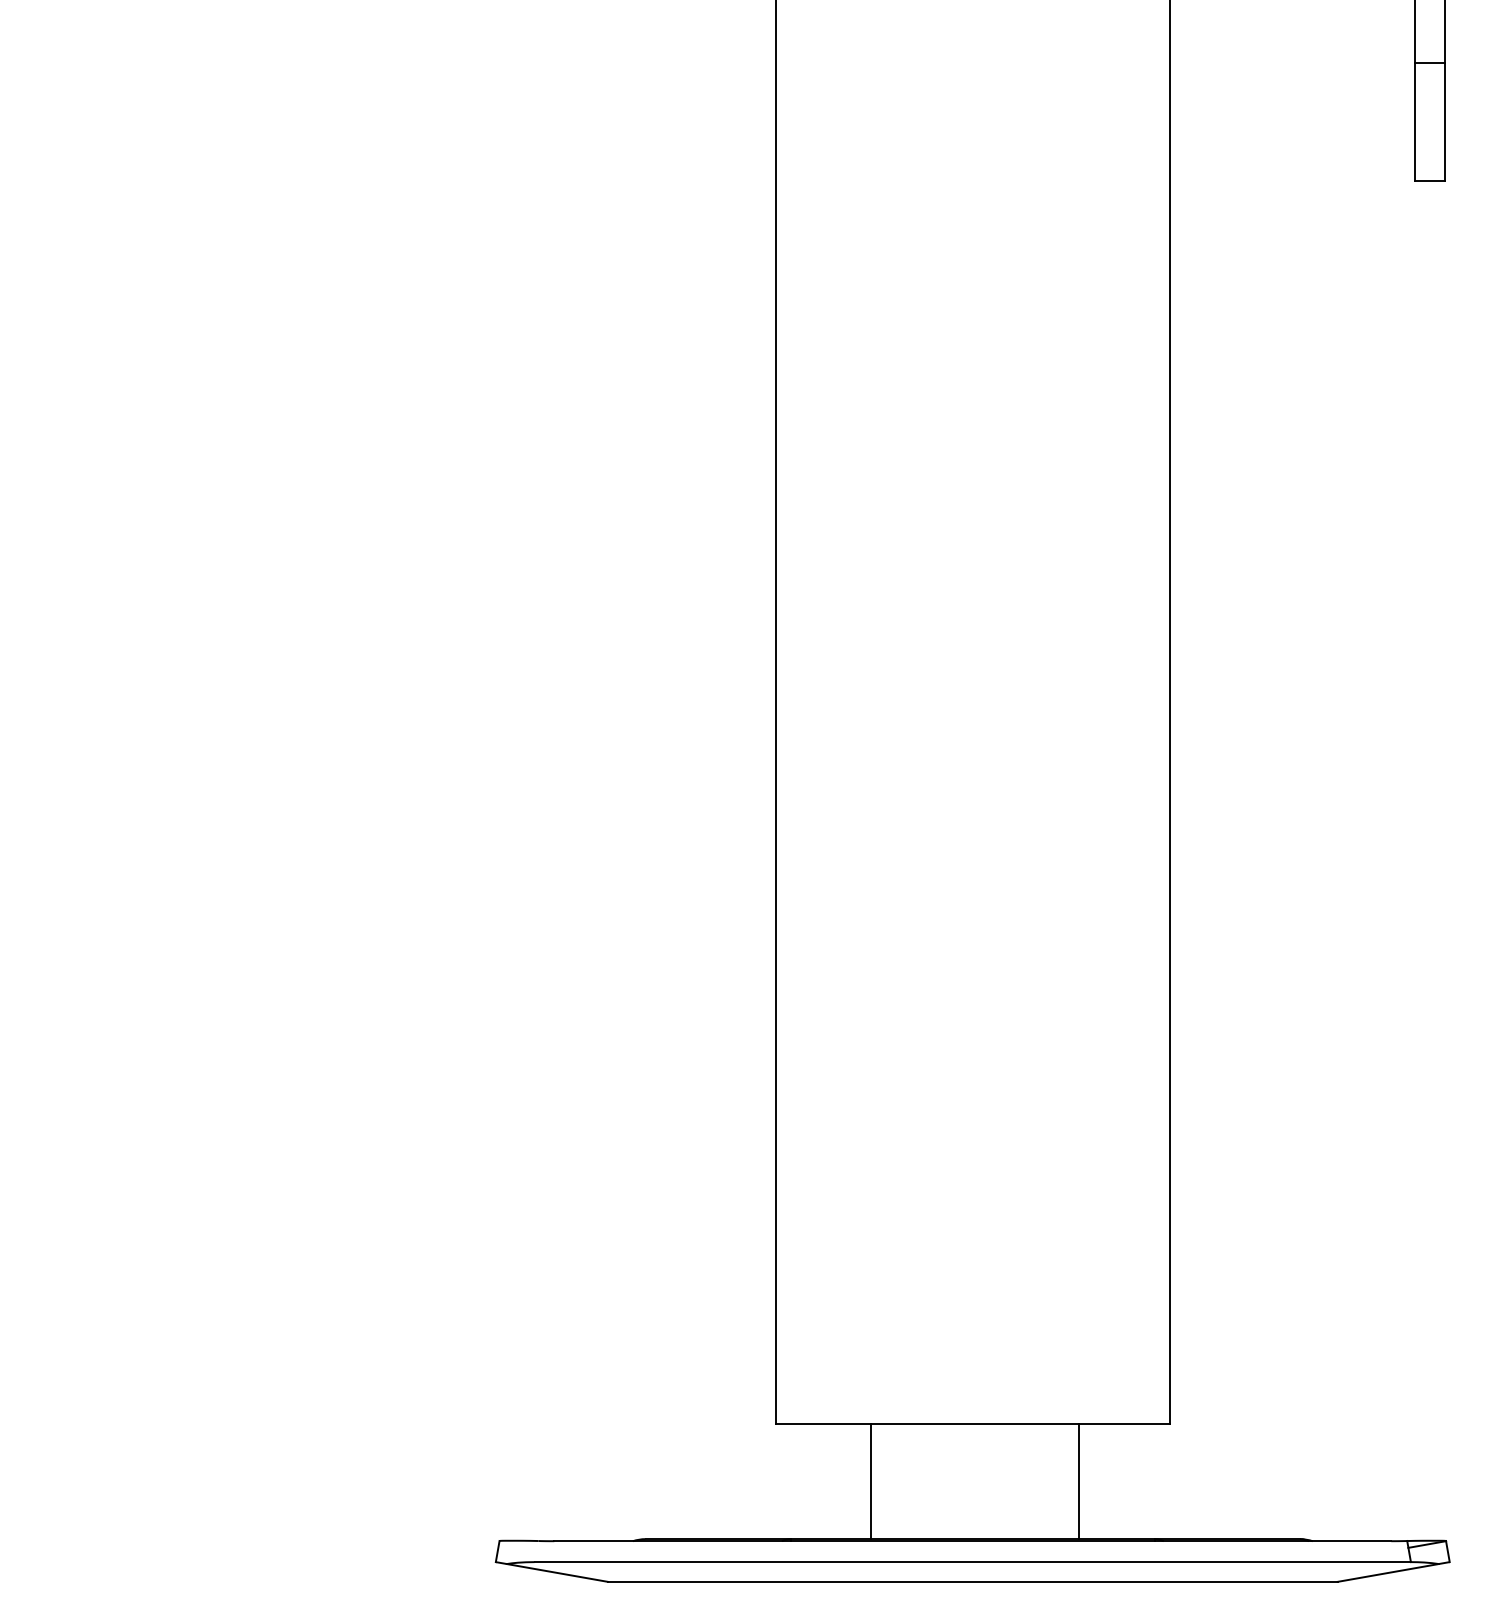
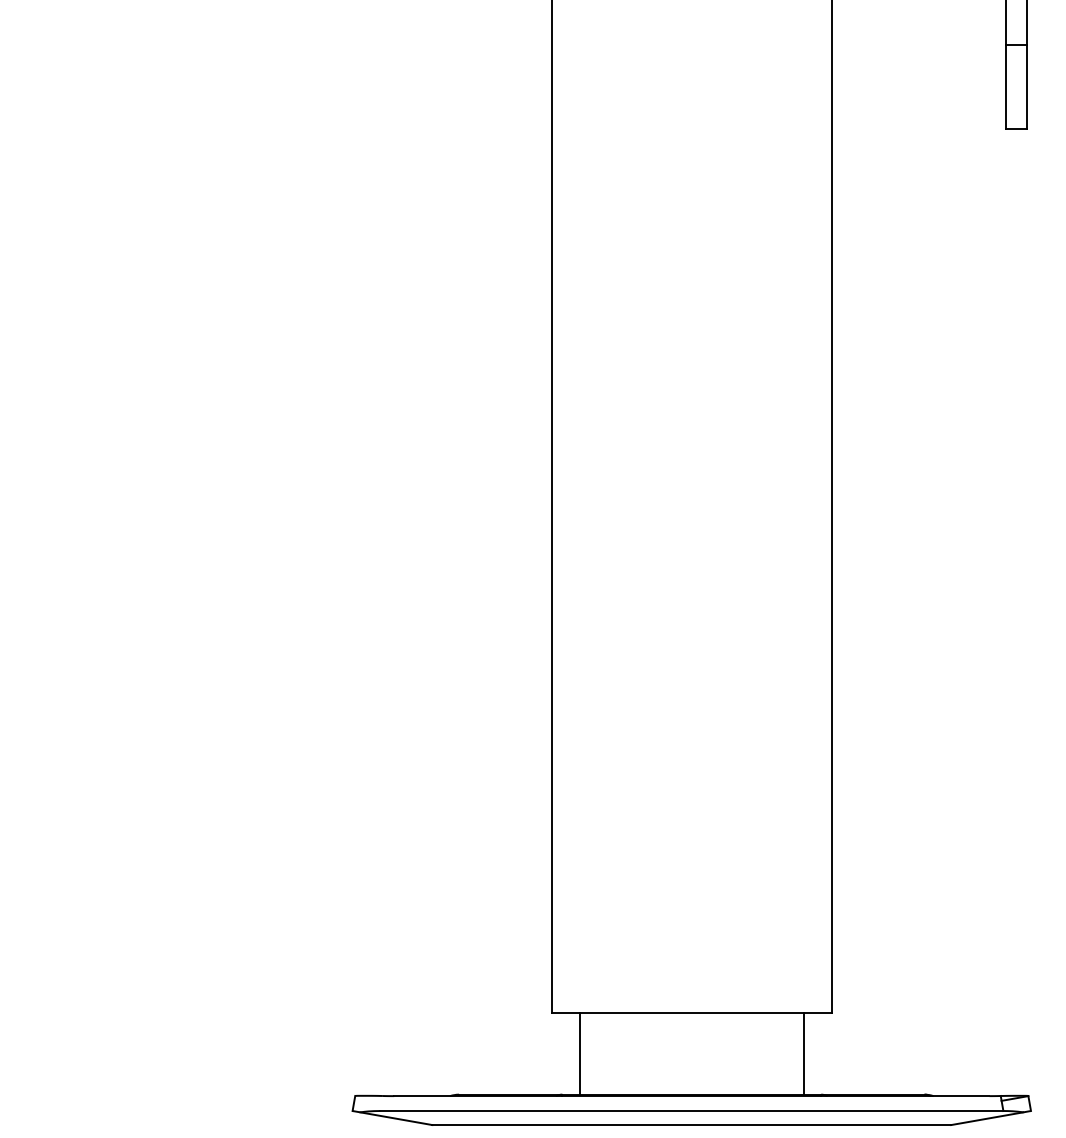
line: (871, 1481) -> (579, 1053), moved
line: (1077, 1481) -> (803, 1053), moved

